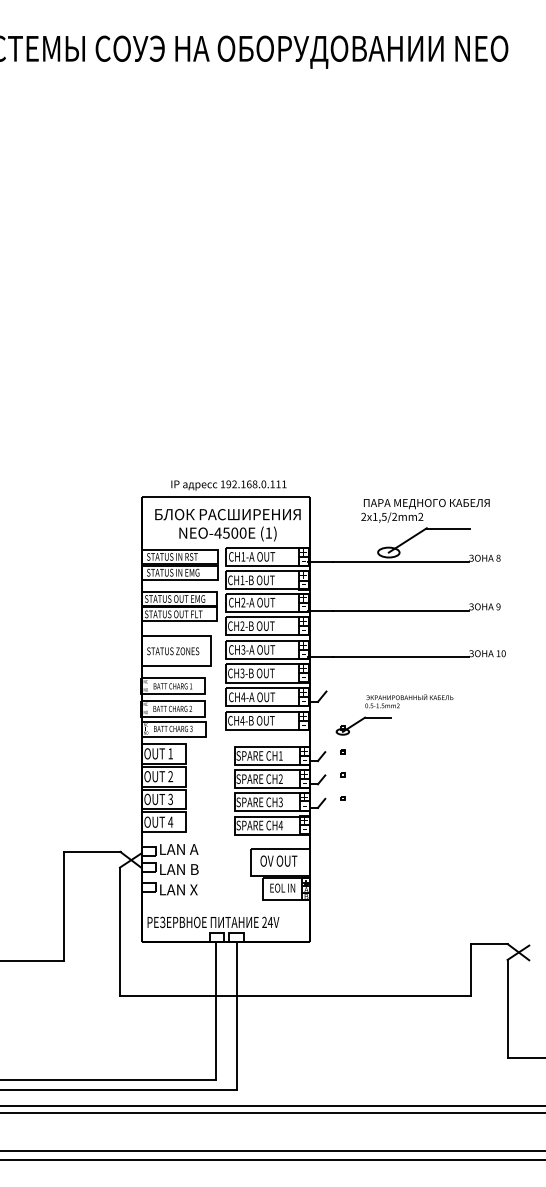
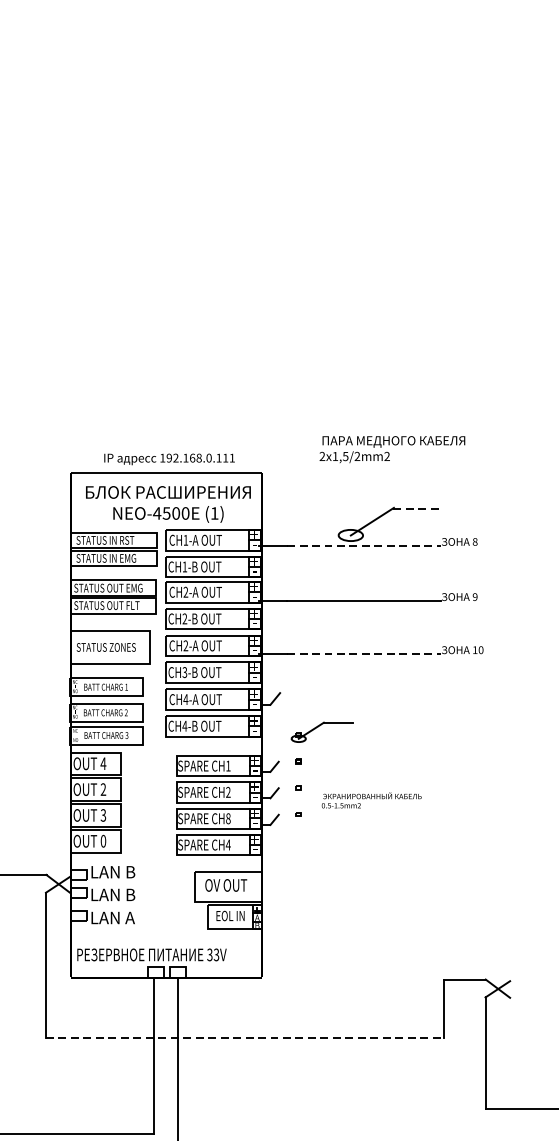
text: (425, 510) -> (392, 449), moved
line: (448, 529) -> (418, 509), solid -> dashed
line: (400, 561) -> (364, 545), solid -> dashed
text: (243, 650) -> (186, 646), CH3-A -> CH2-A
line: (400, 657) -> (364, 654), solid -> dashed
text: (409, 701) -> (372, 800), moved
text: (170, 753) -> (103, 763), 1 -> 4
text: (280, 801) -> (228, 817), CH3 -> CH8
text: (170, 821) -> (103, 840), 4 -> 0
text: (194, 849) -> (130, 872), LAN A -> LAN B
text: (194, 889) -> (130, 917), LAN X -> LAN A
text: (267, 922) -> (213, 954), 24V -> 33V
line: (295, 995) -> (245, 1037), solid -> dashed

